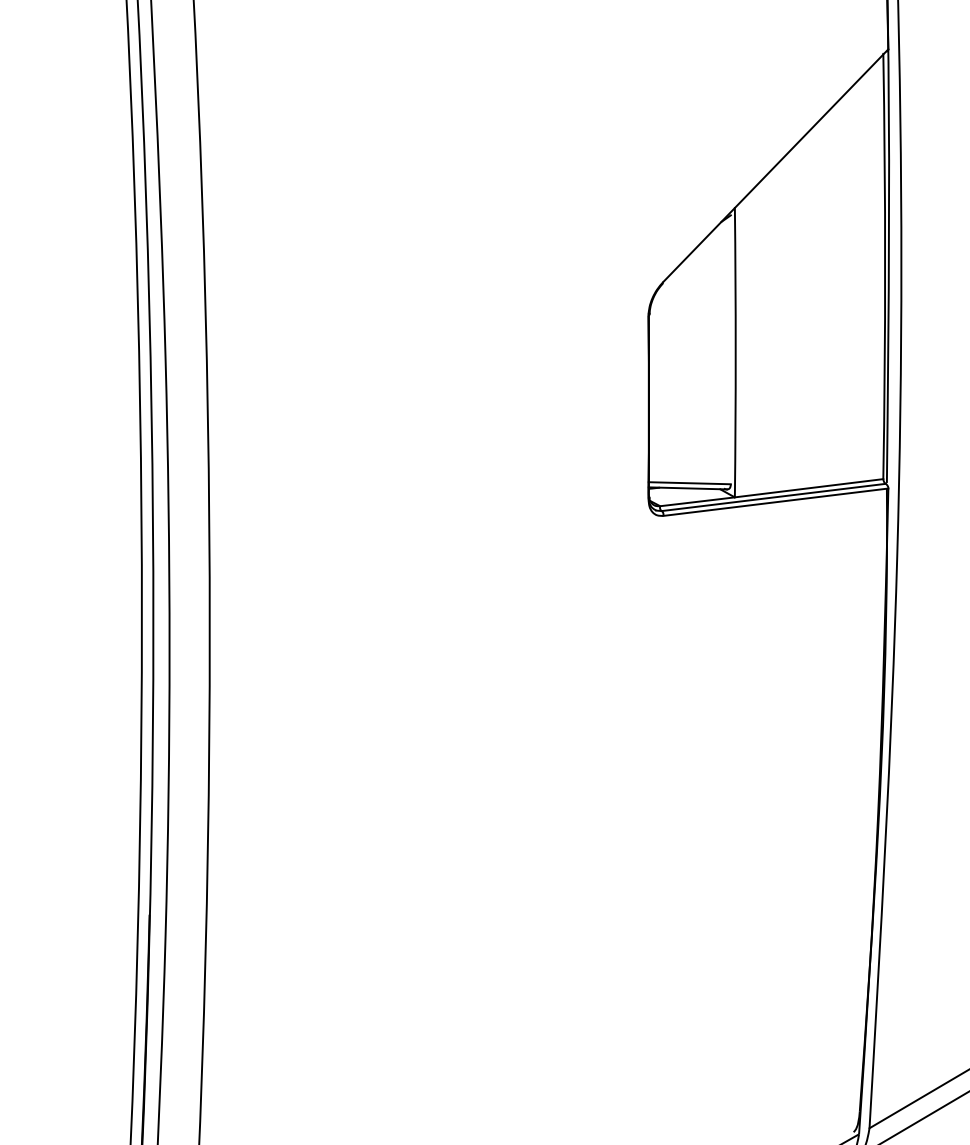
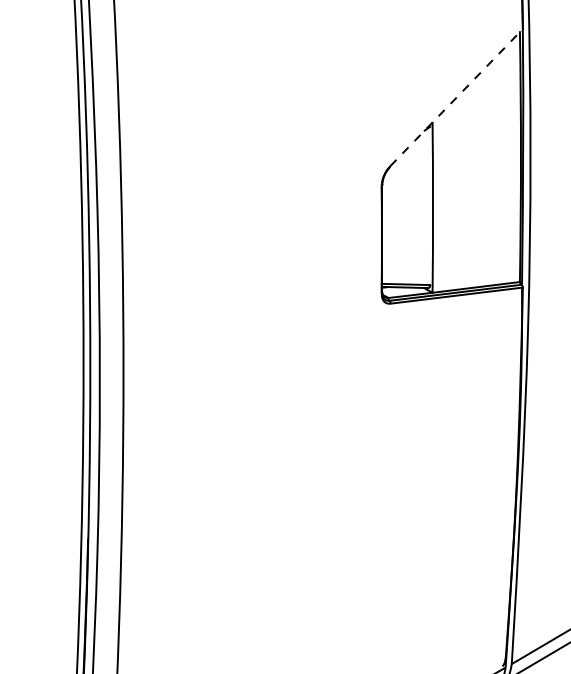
line: (777, 165) -> (457, 97), solid -> dashed

